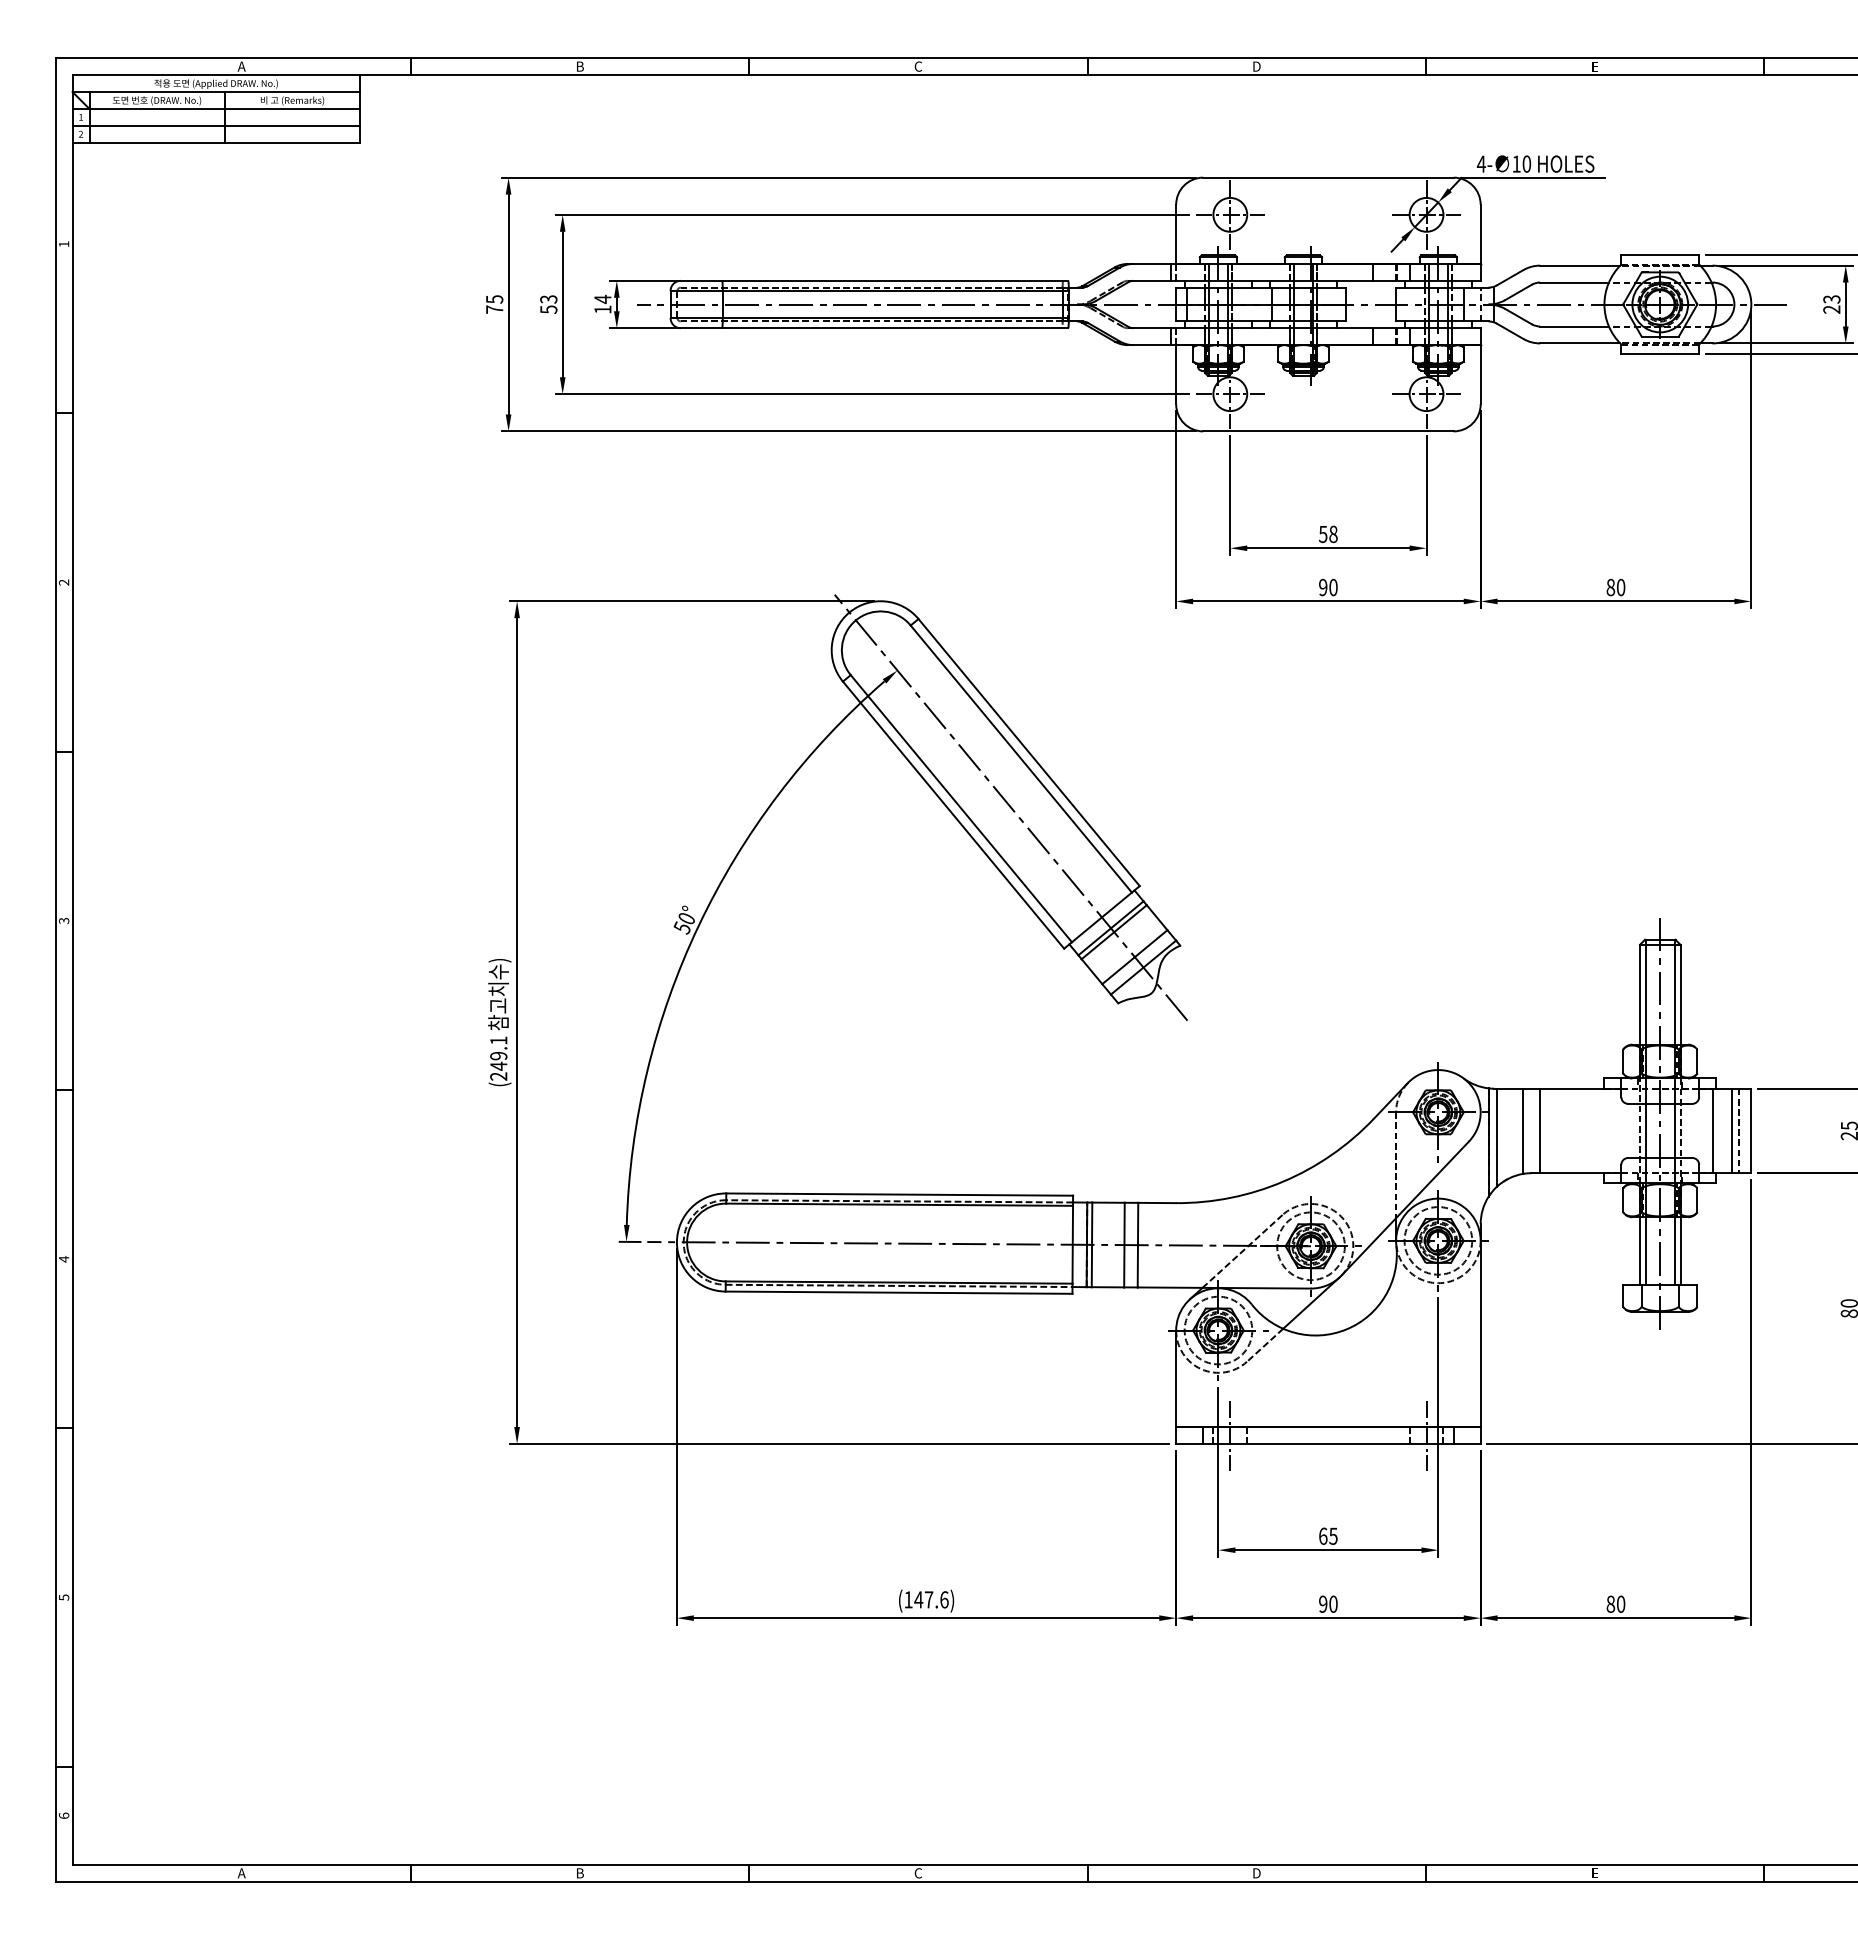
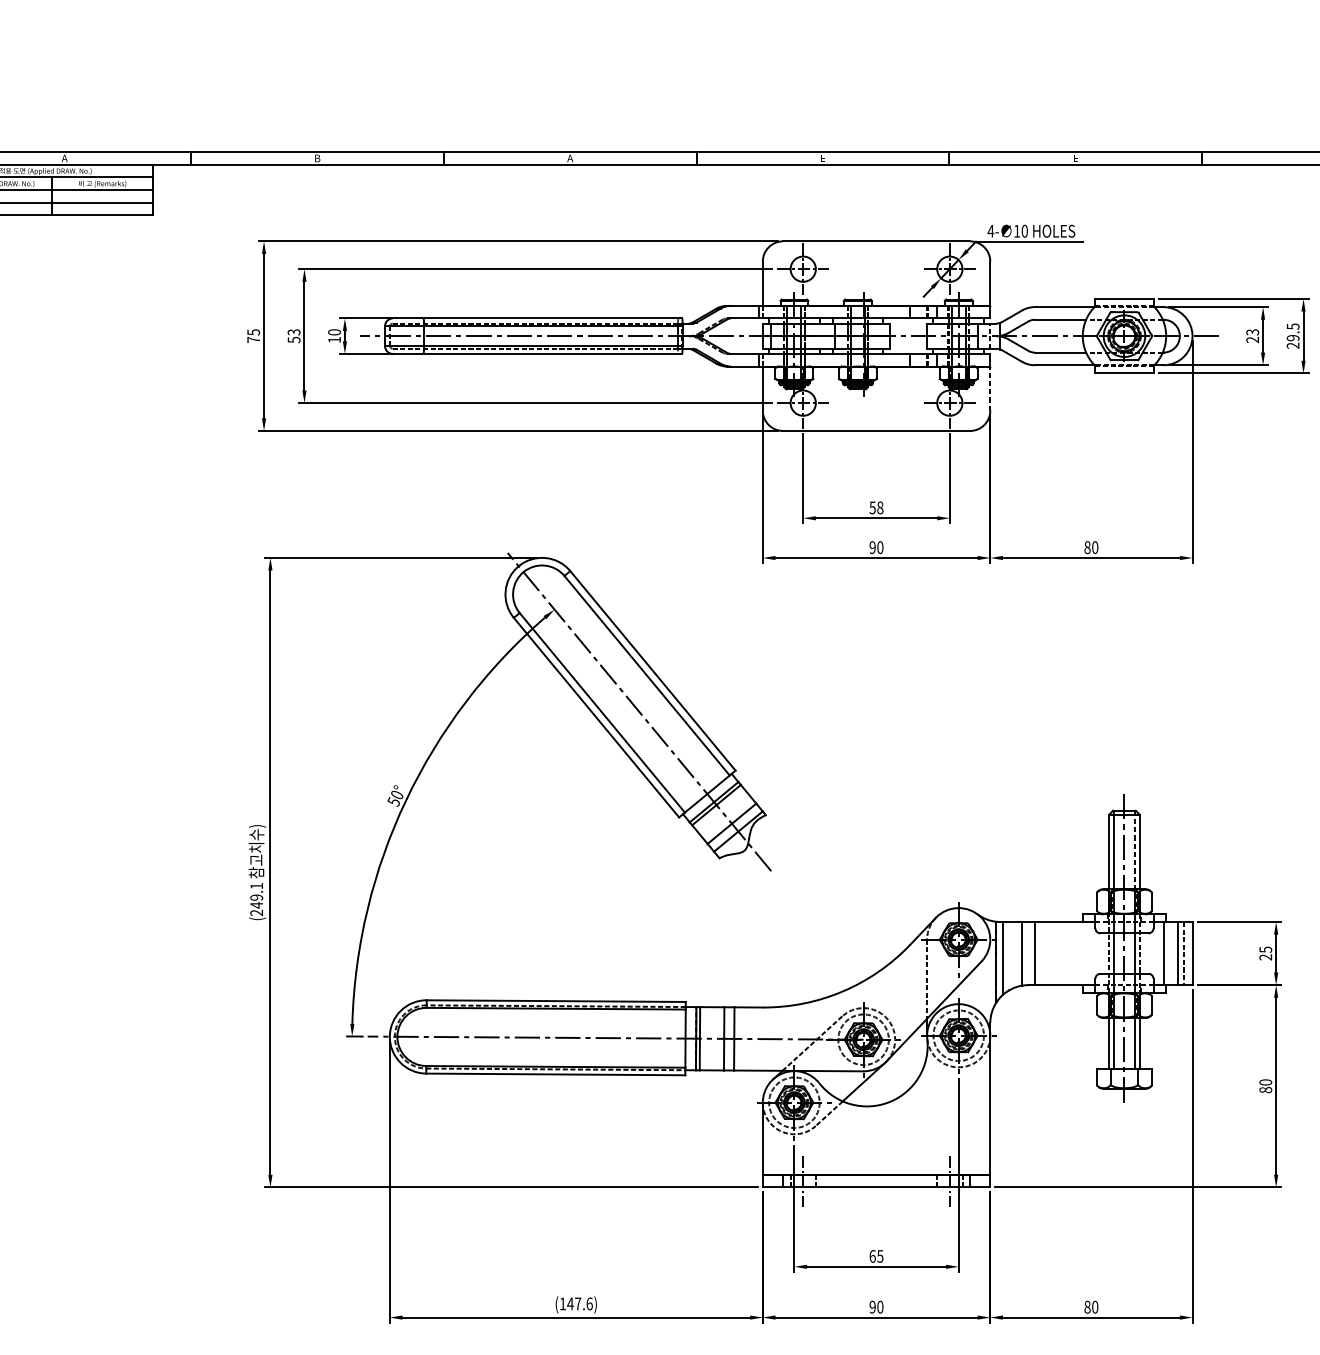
text: (918, 66) -> (570, 158), C -> A
text: (1256, 66) -> (822, 158), D -> E
text: (602, 299) -> (334, 332), 14 -> 10
line: (1480, 374) -> (990, 388), solid -> dashed
line: (1674, 992) -> (1135, 850), solid -> dashed

